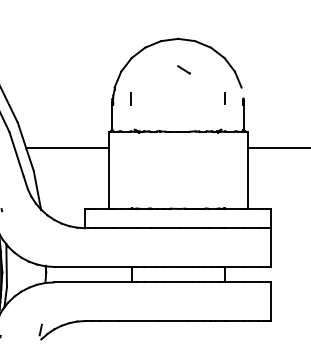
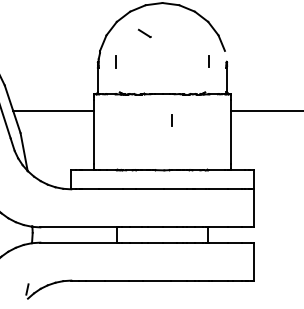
line: (183, 69) -> (144, 33), moved
line: (186, 157) -> (170, 119), added

